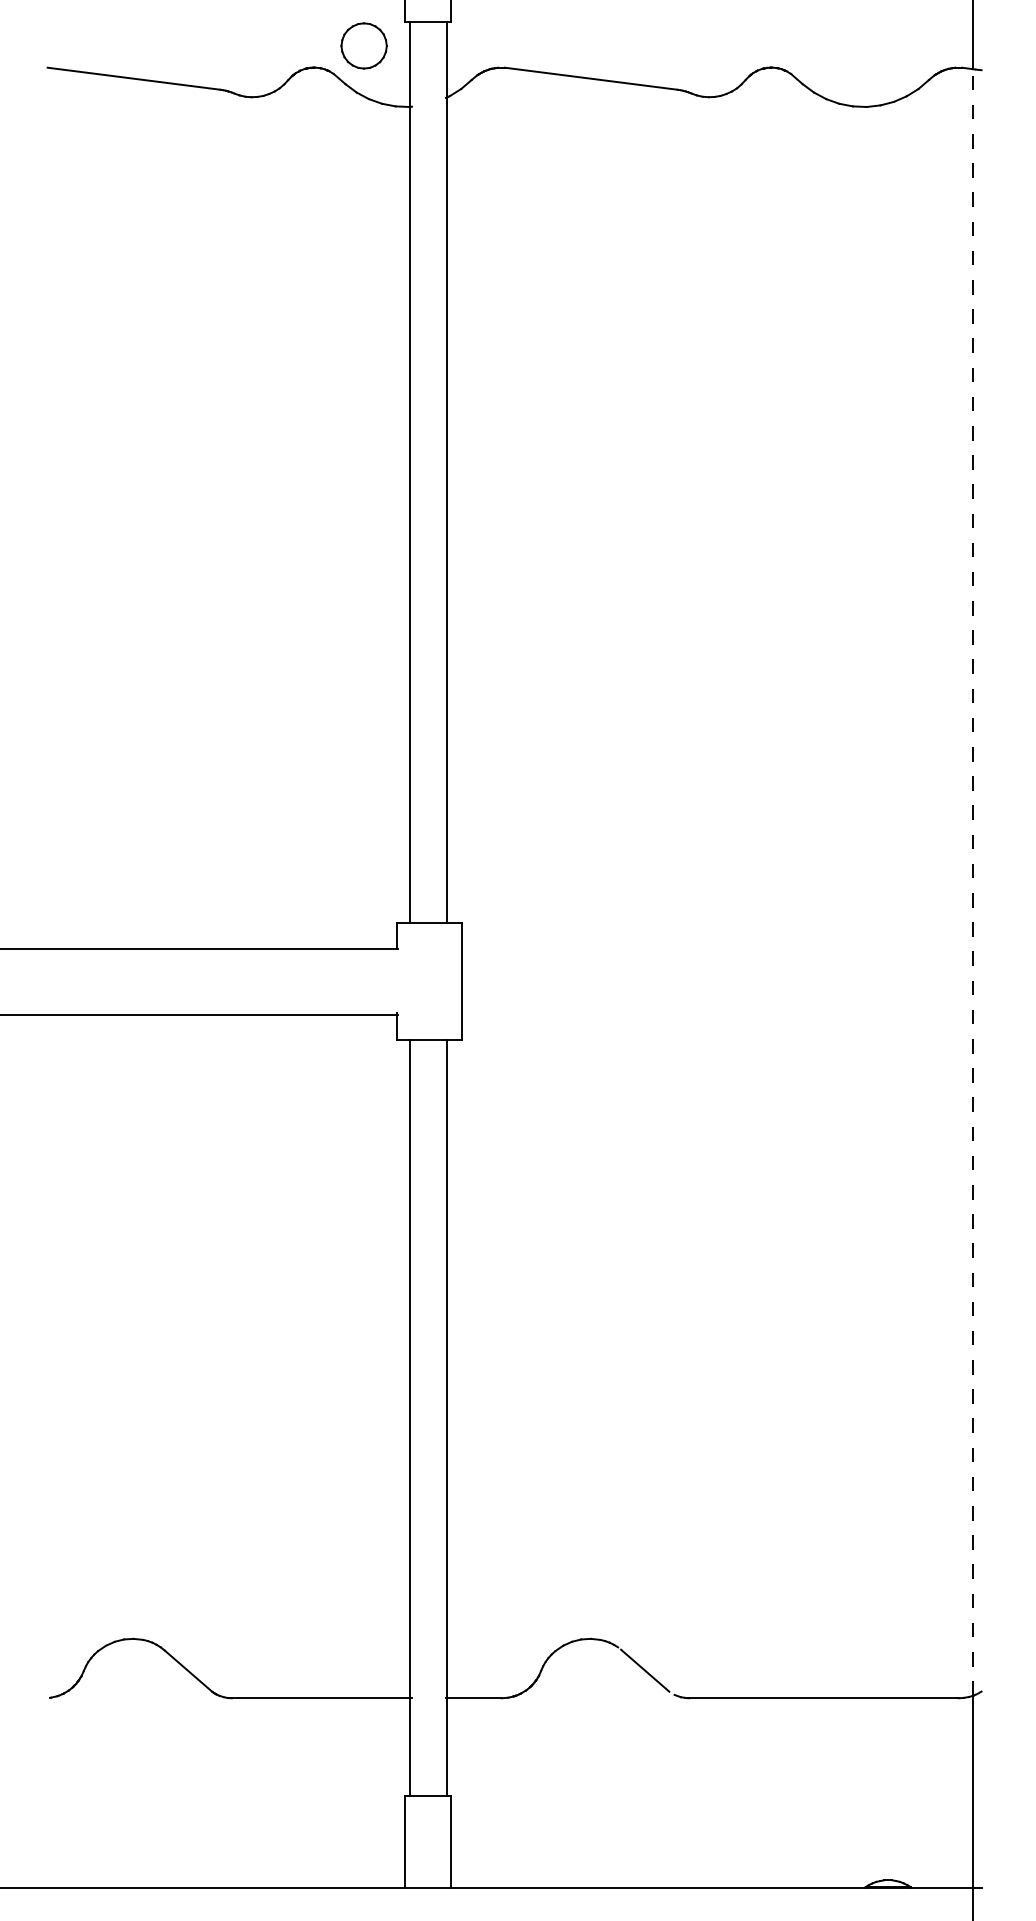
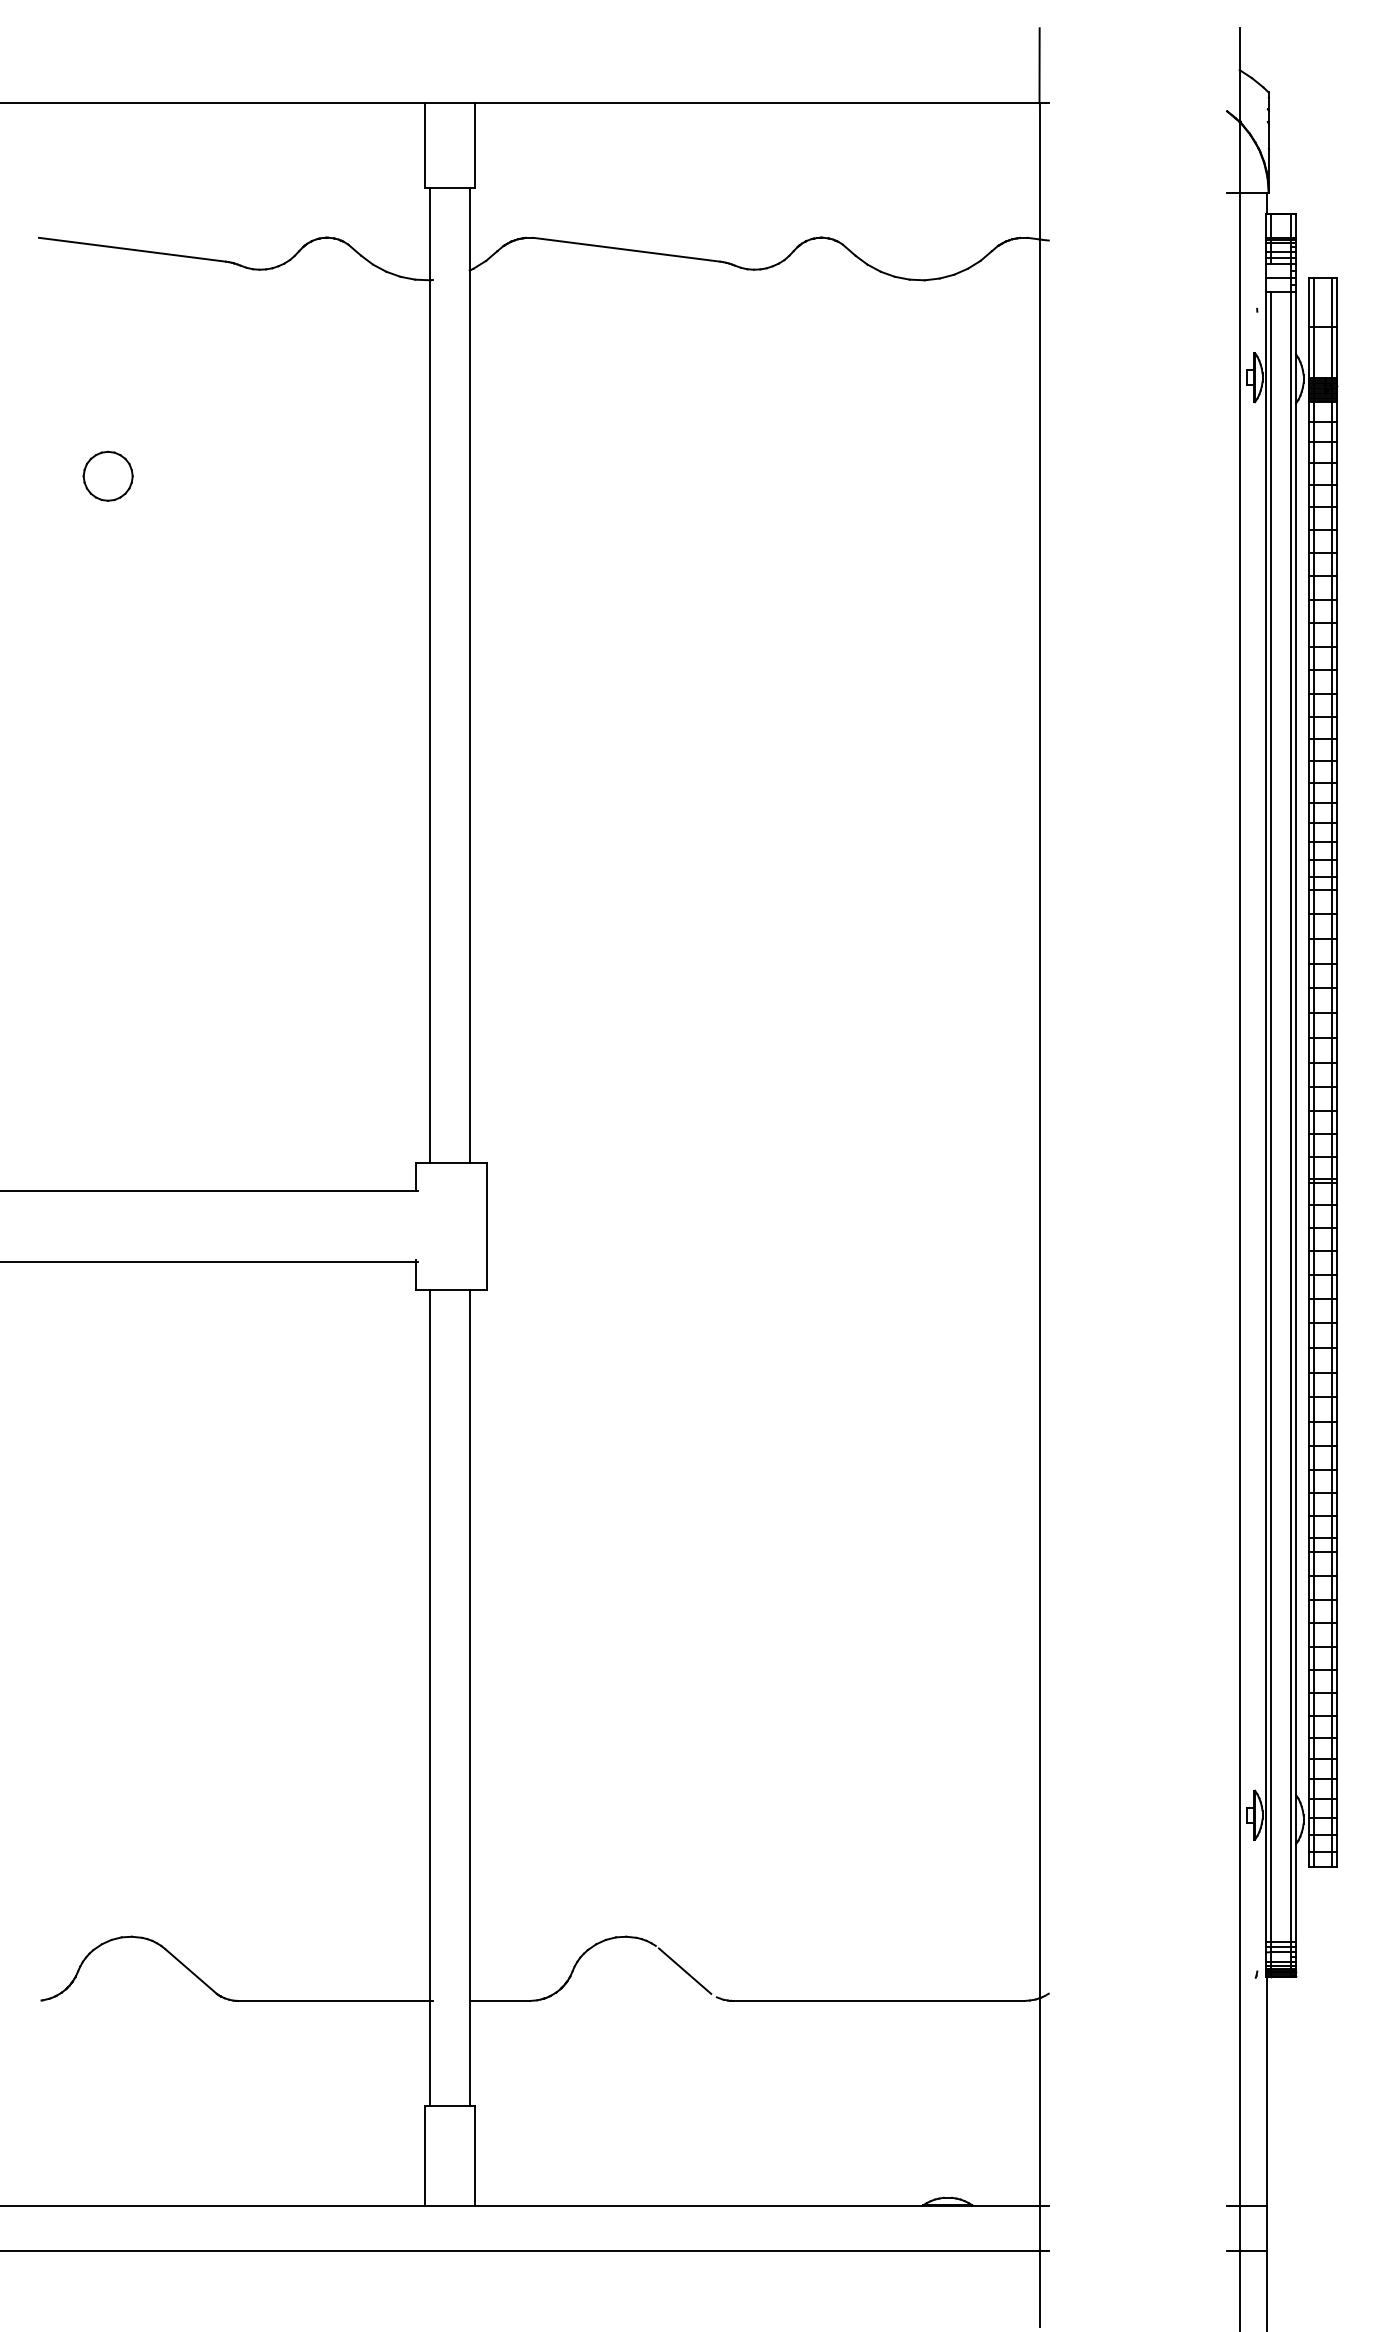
part: (363, 45) -> (107, 475), moved
line: (972, 882) -> (1039, 1118), dashed -> solid

